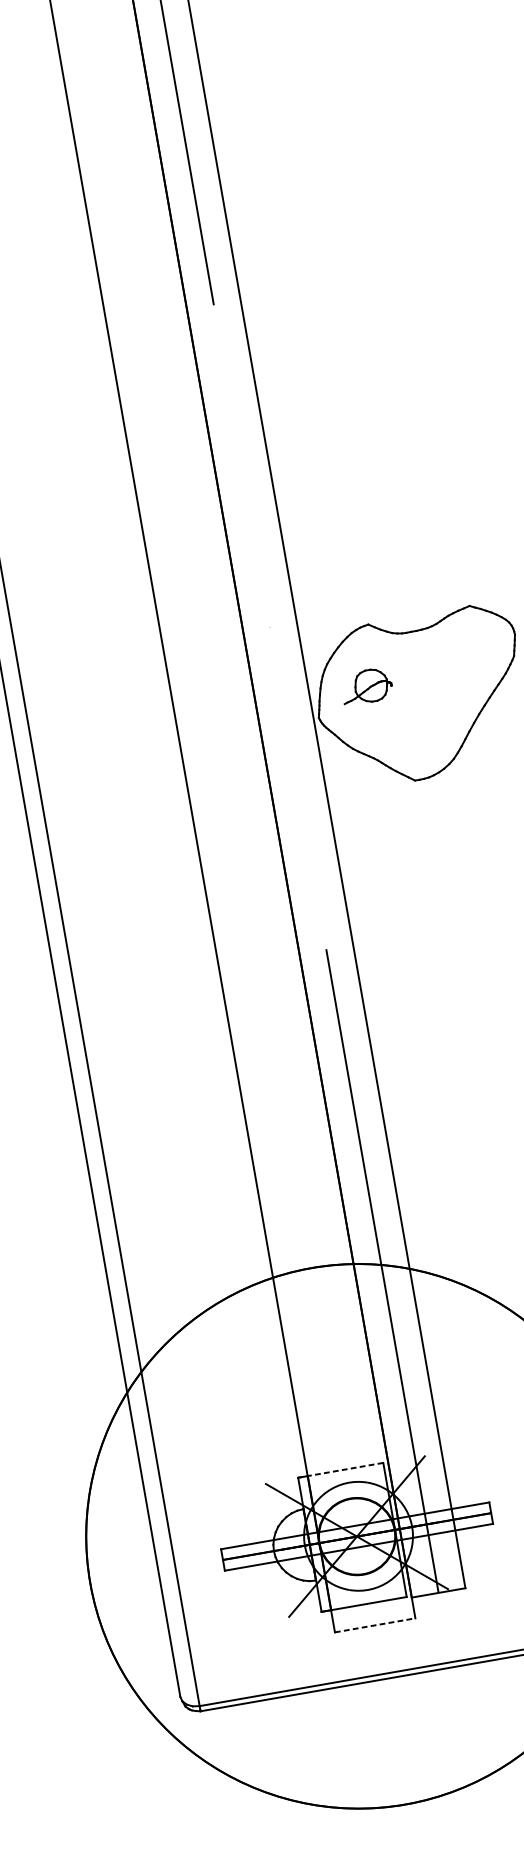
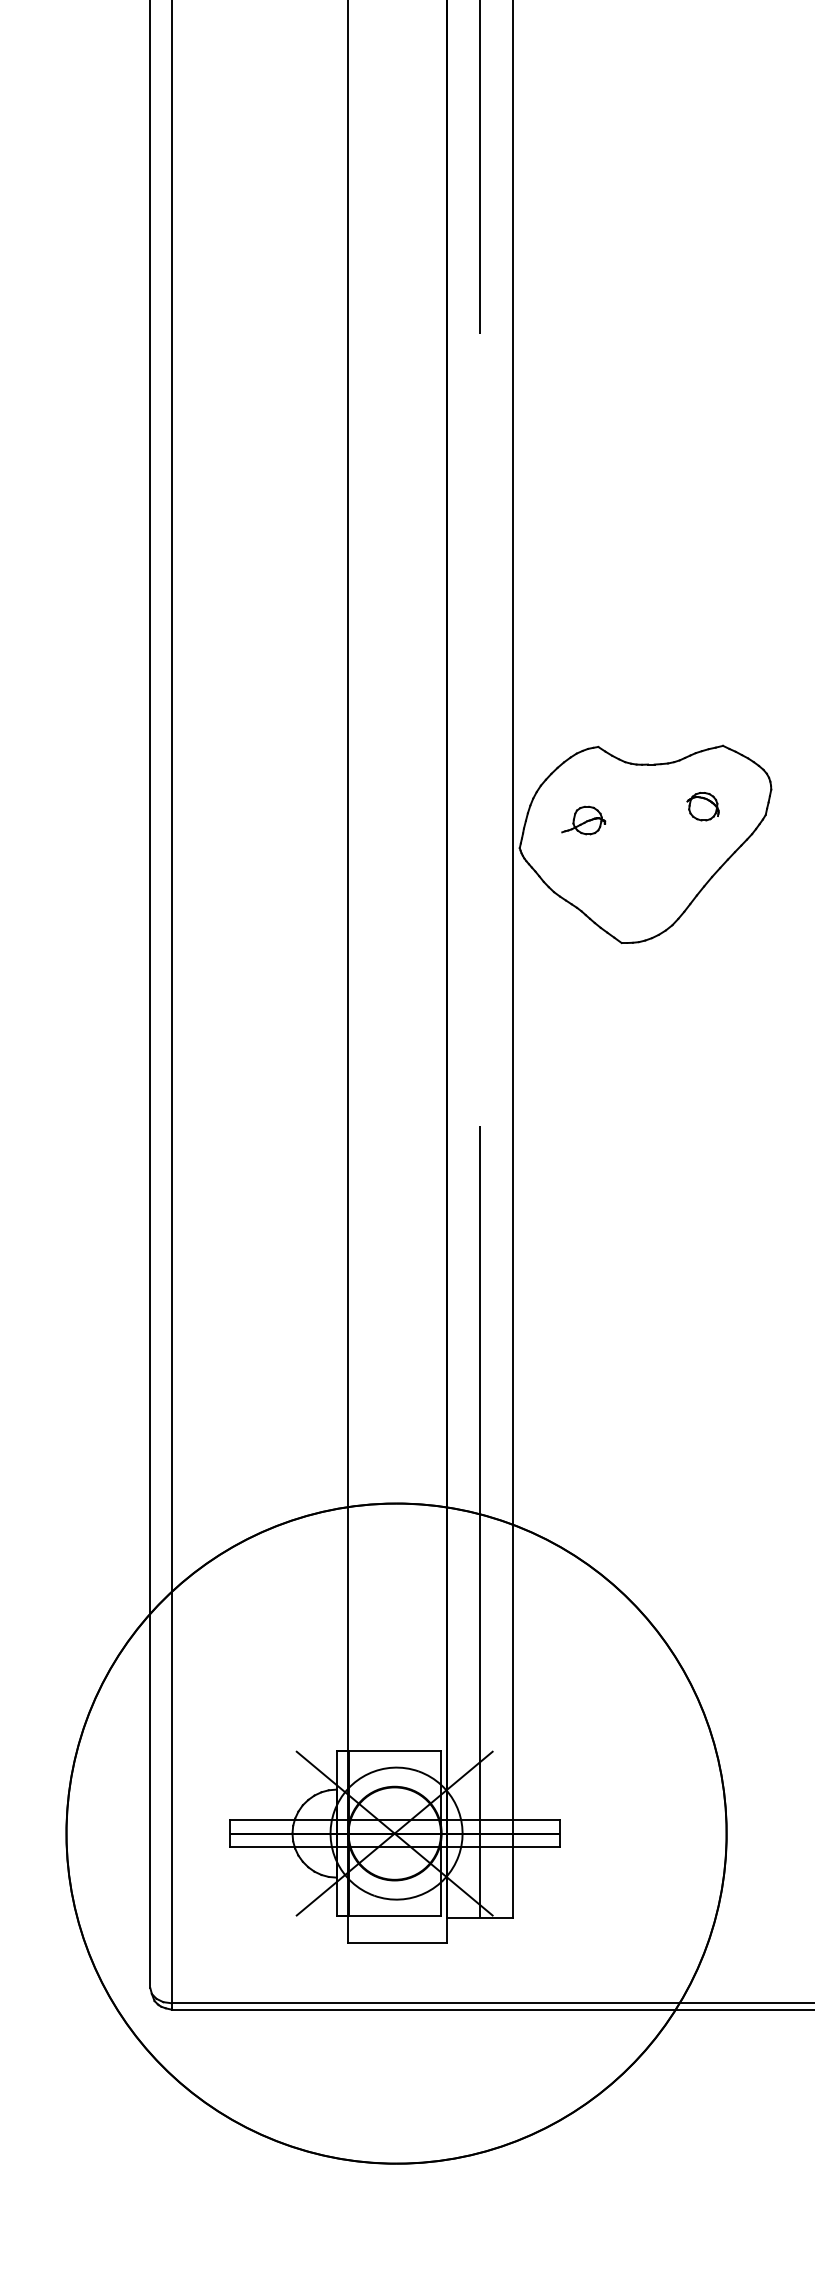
part: (461, 658) -> (702, 806), added
part: (366, 686) -> (583, 820), size x0.71
line: (340, 1470) -> (388, 1751), dashed -> solid
line: (374, 1625) -> (397, 1943), dashed -> solid

